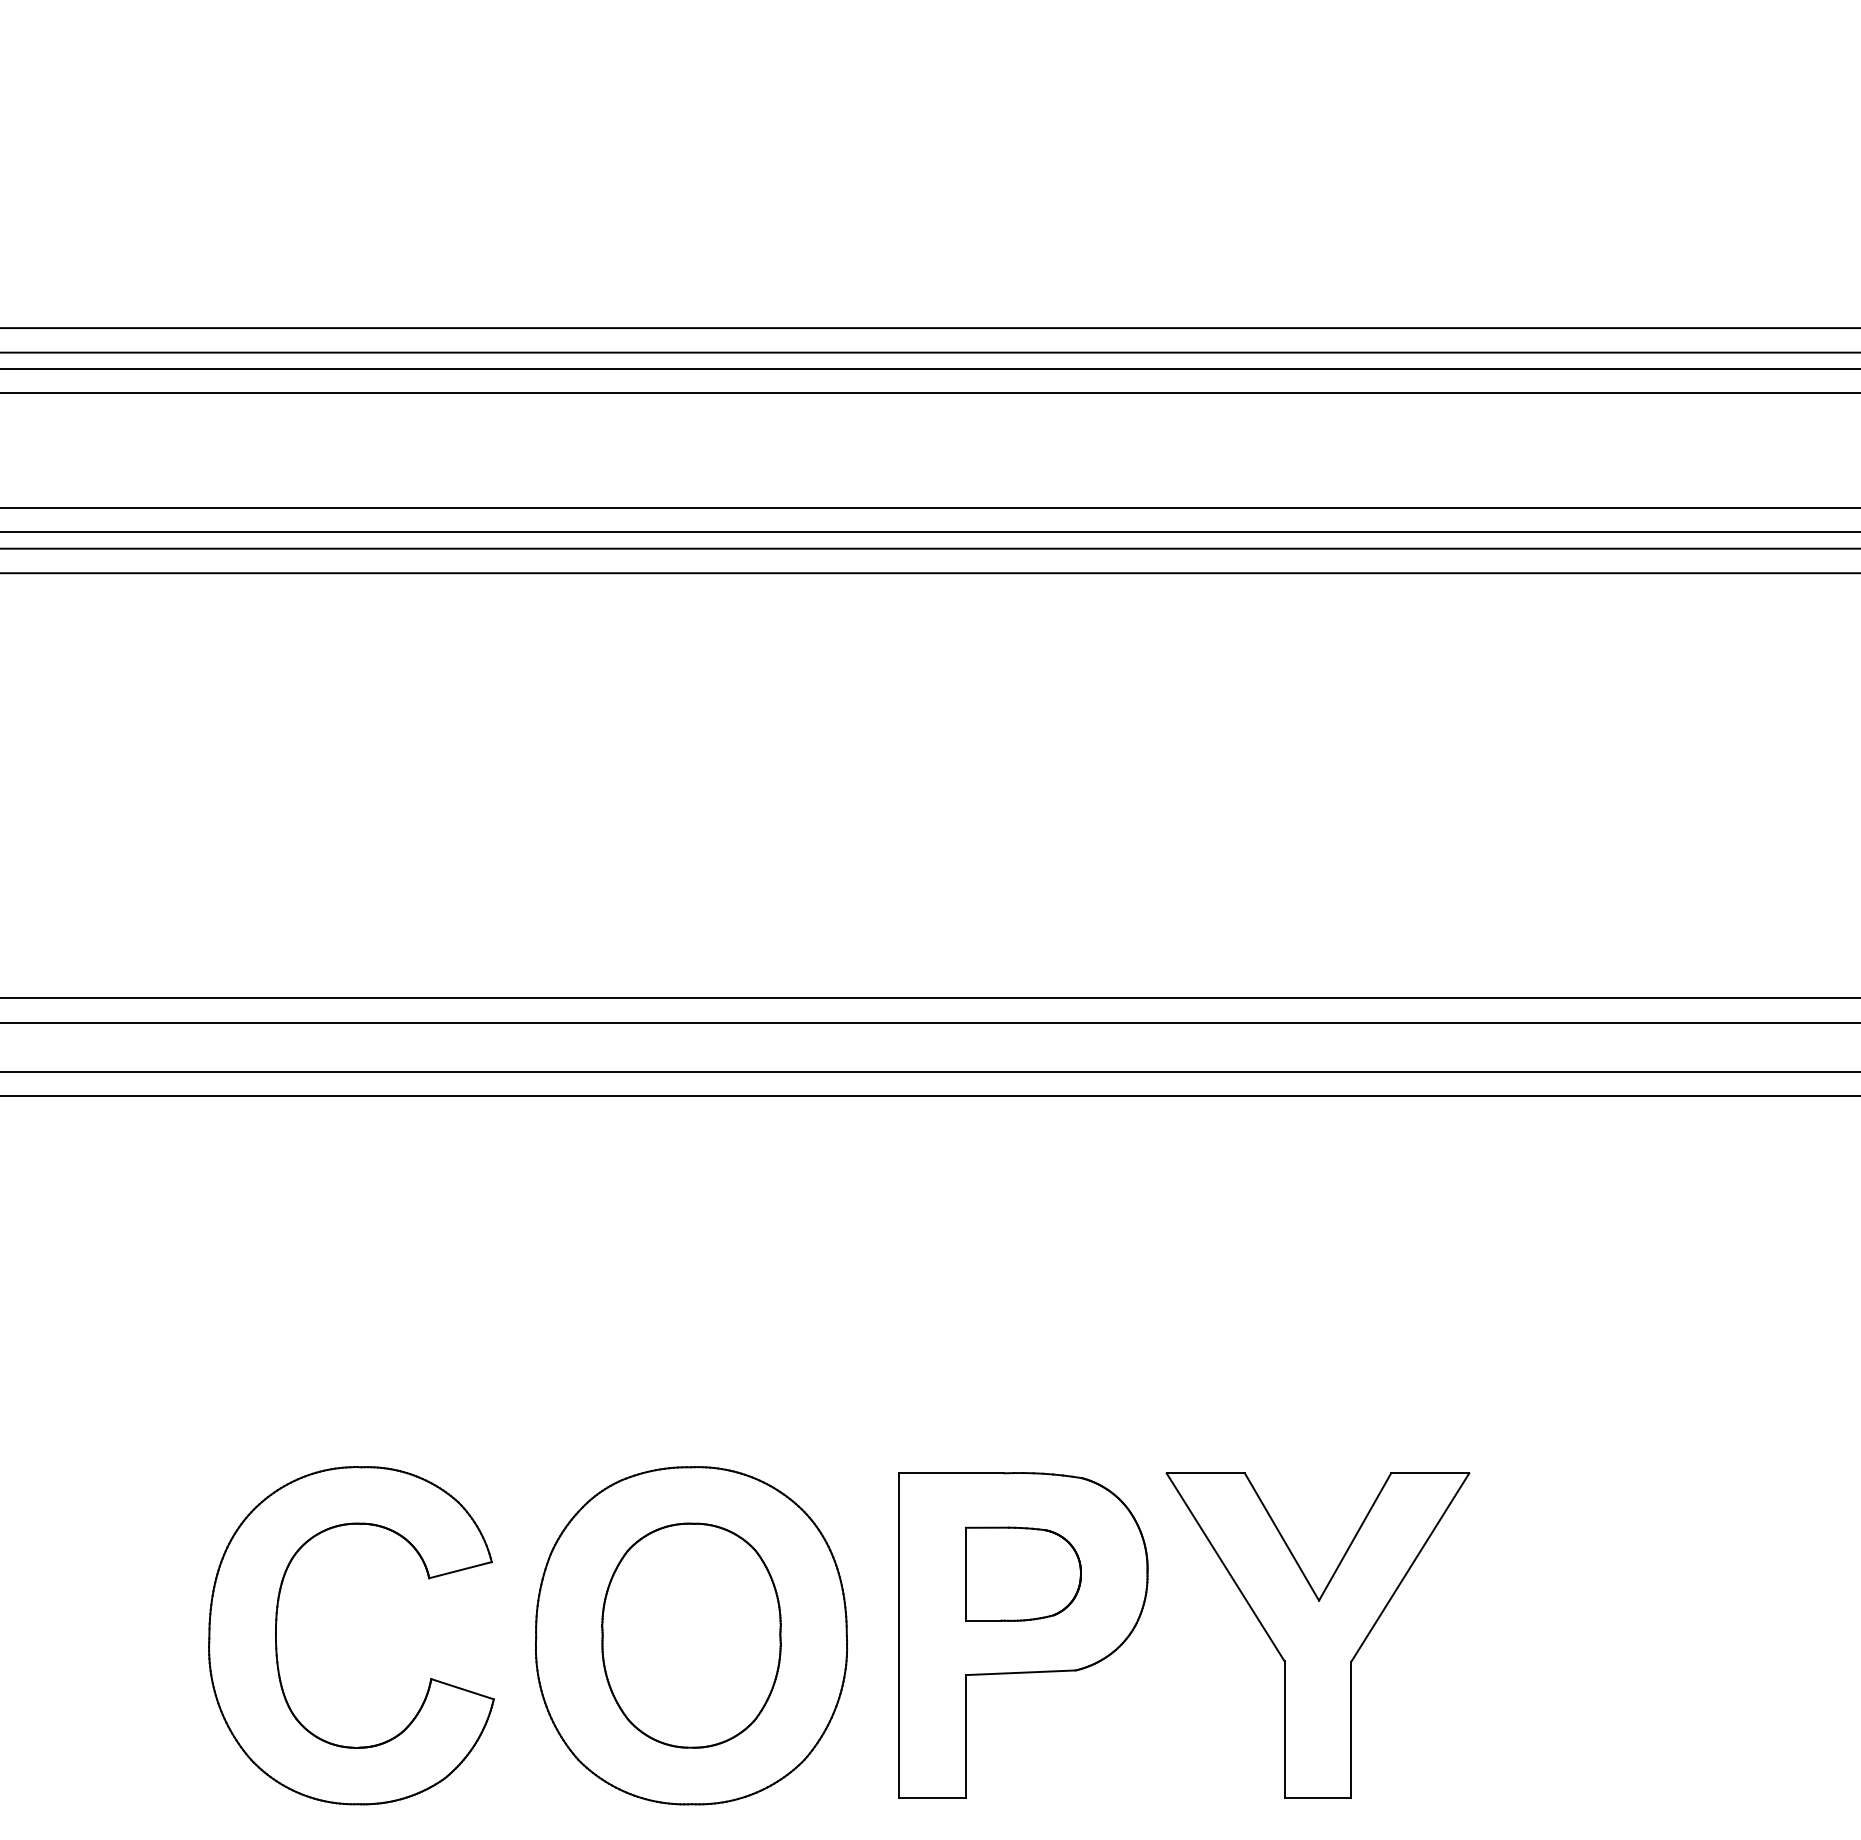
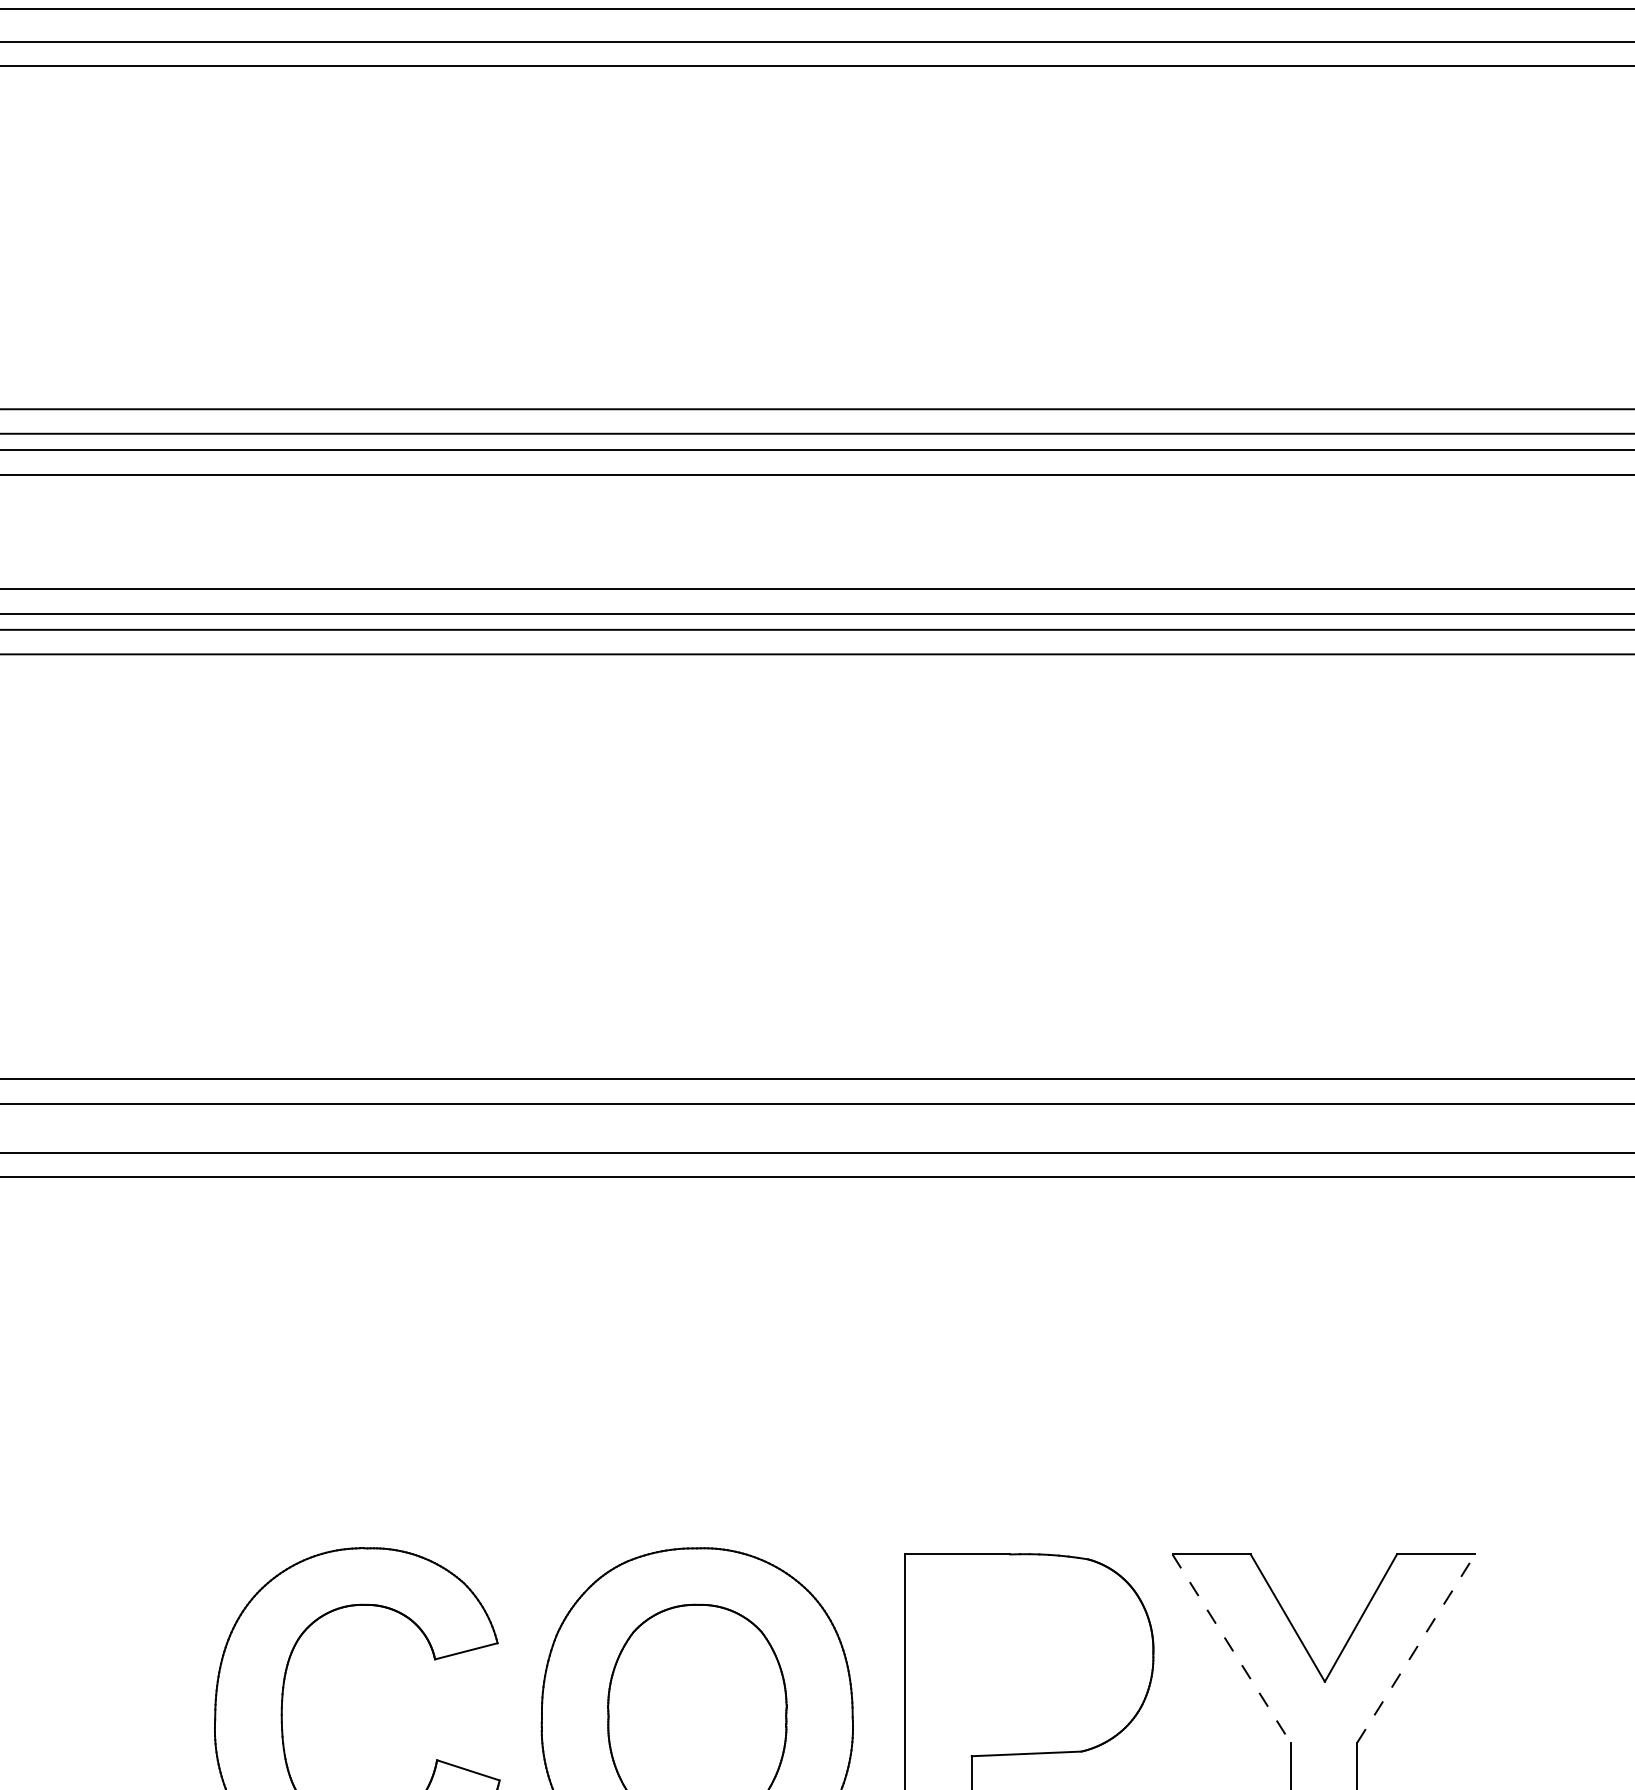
line: (1225, 1567) -> (1231, 1648), solid -> dashed
line: (1410, 1567) -> (1416, 1648), solid -> dashed
part: (1023, 1573) -> (1029, 1654), removed

